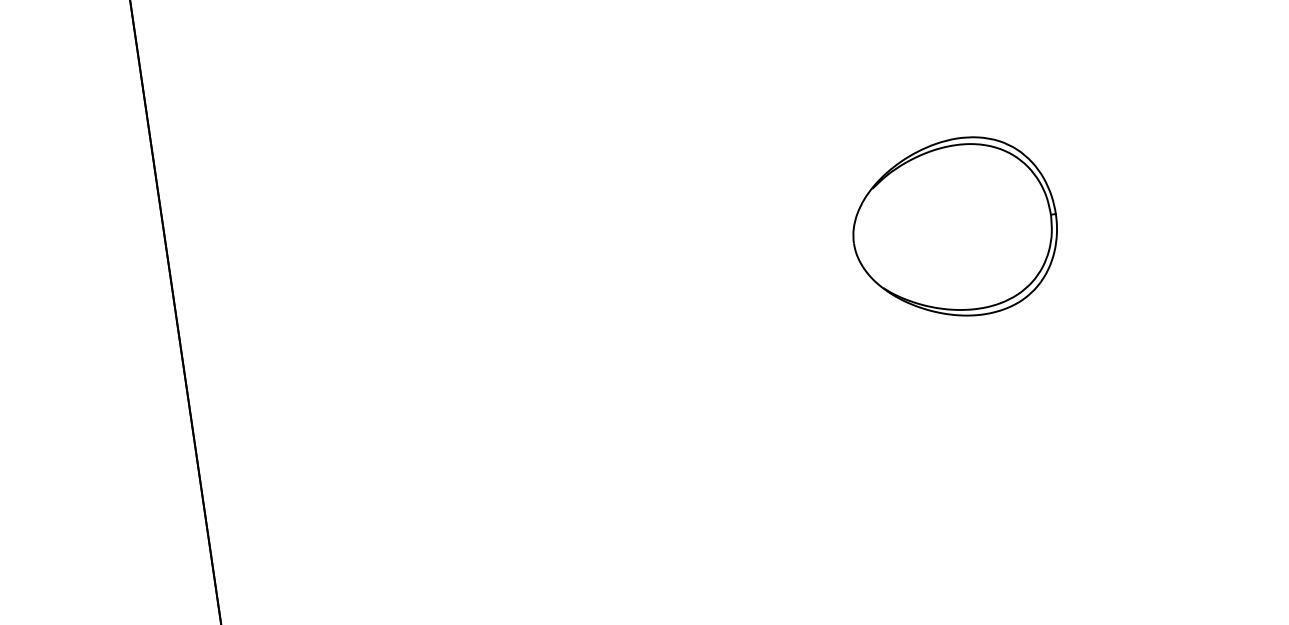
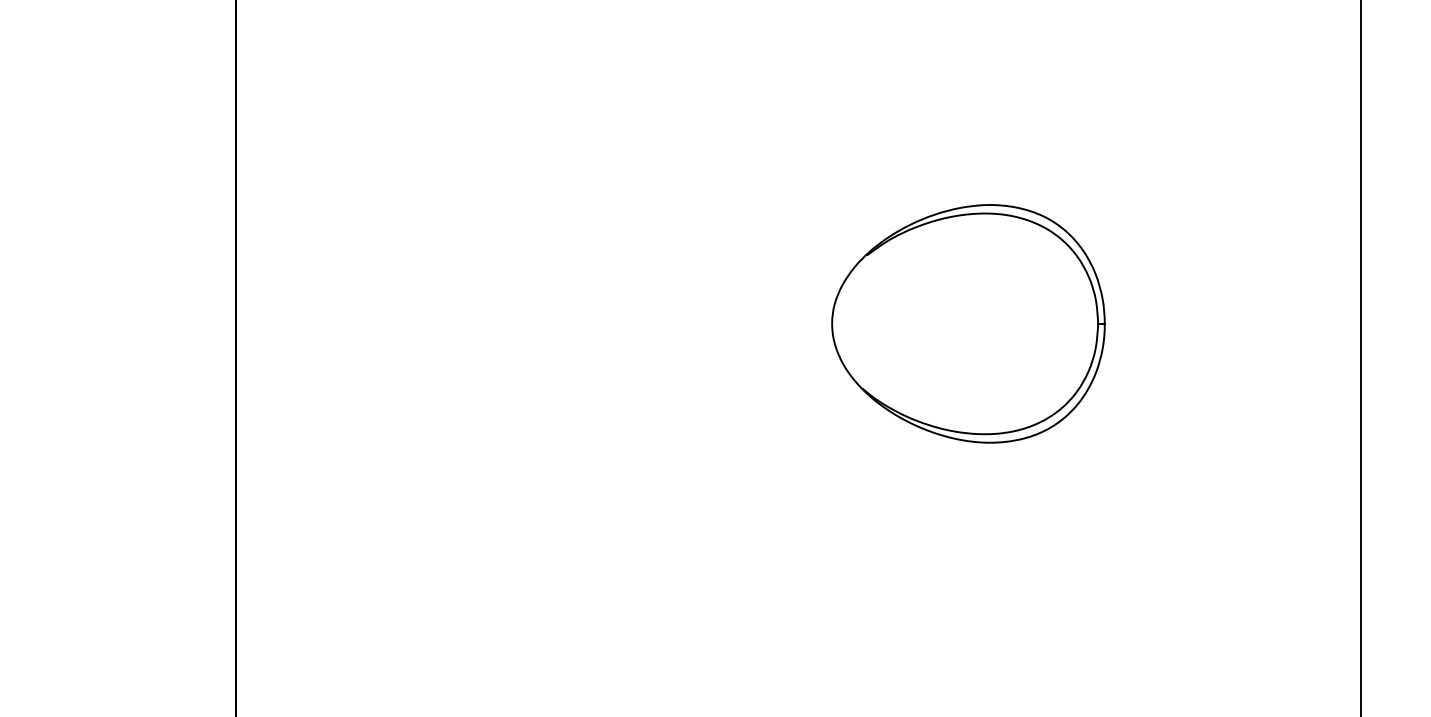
part: (954, 228) -> (968, 323), size x1.43

